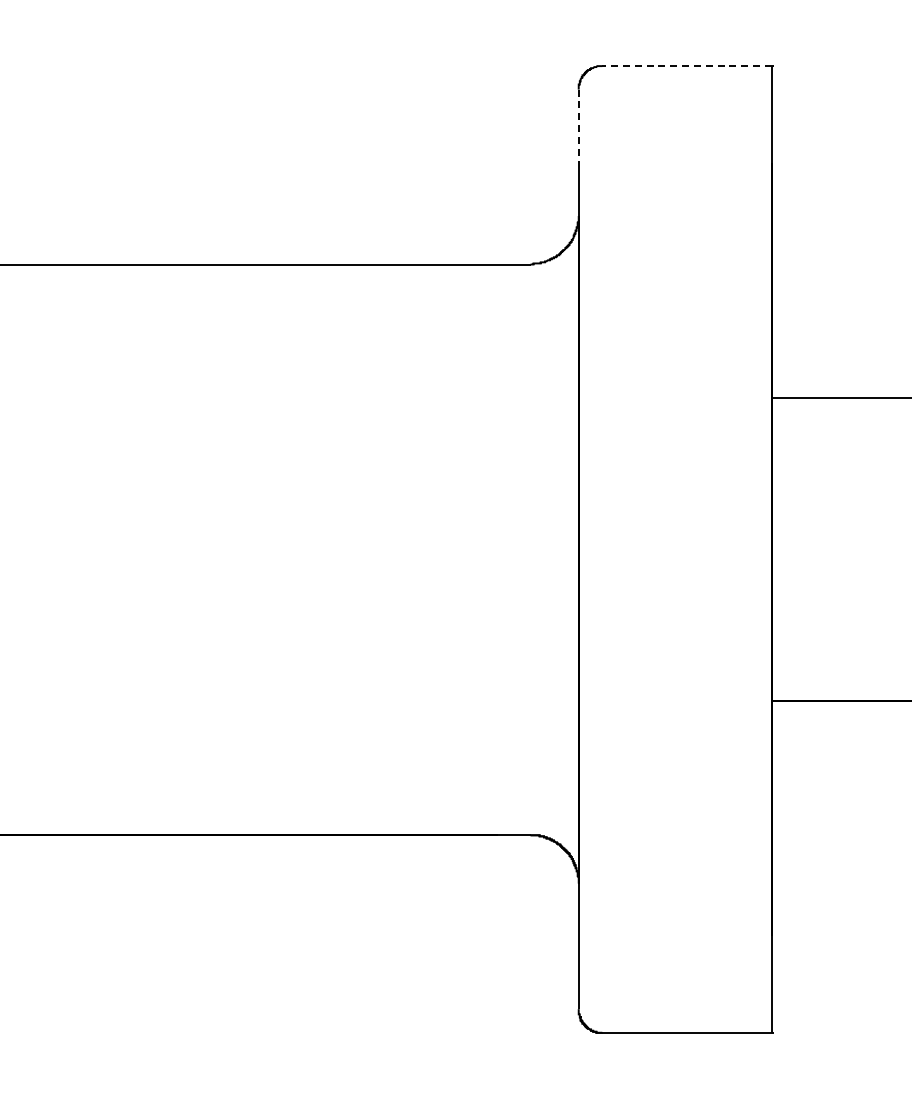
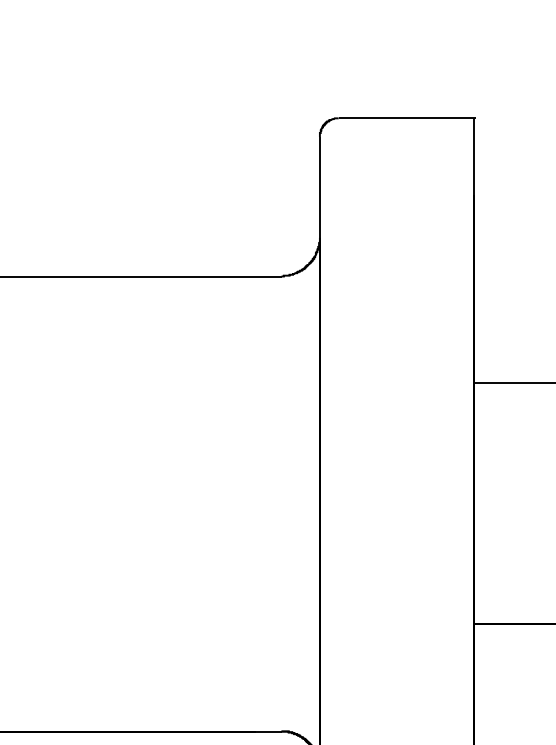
line: (687, 66) -> (406, 118), dashed -> solid
line: (578, 126) -> (319, 166), dashed -> solid

